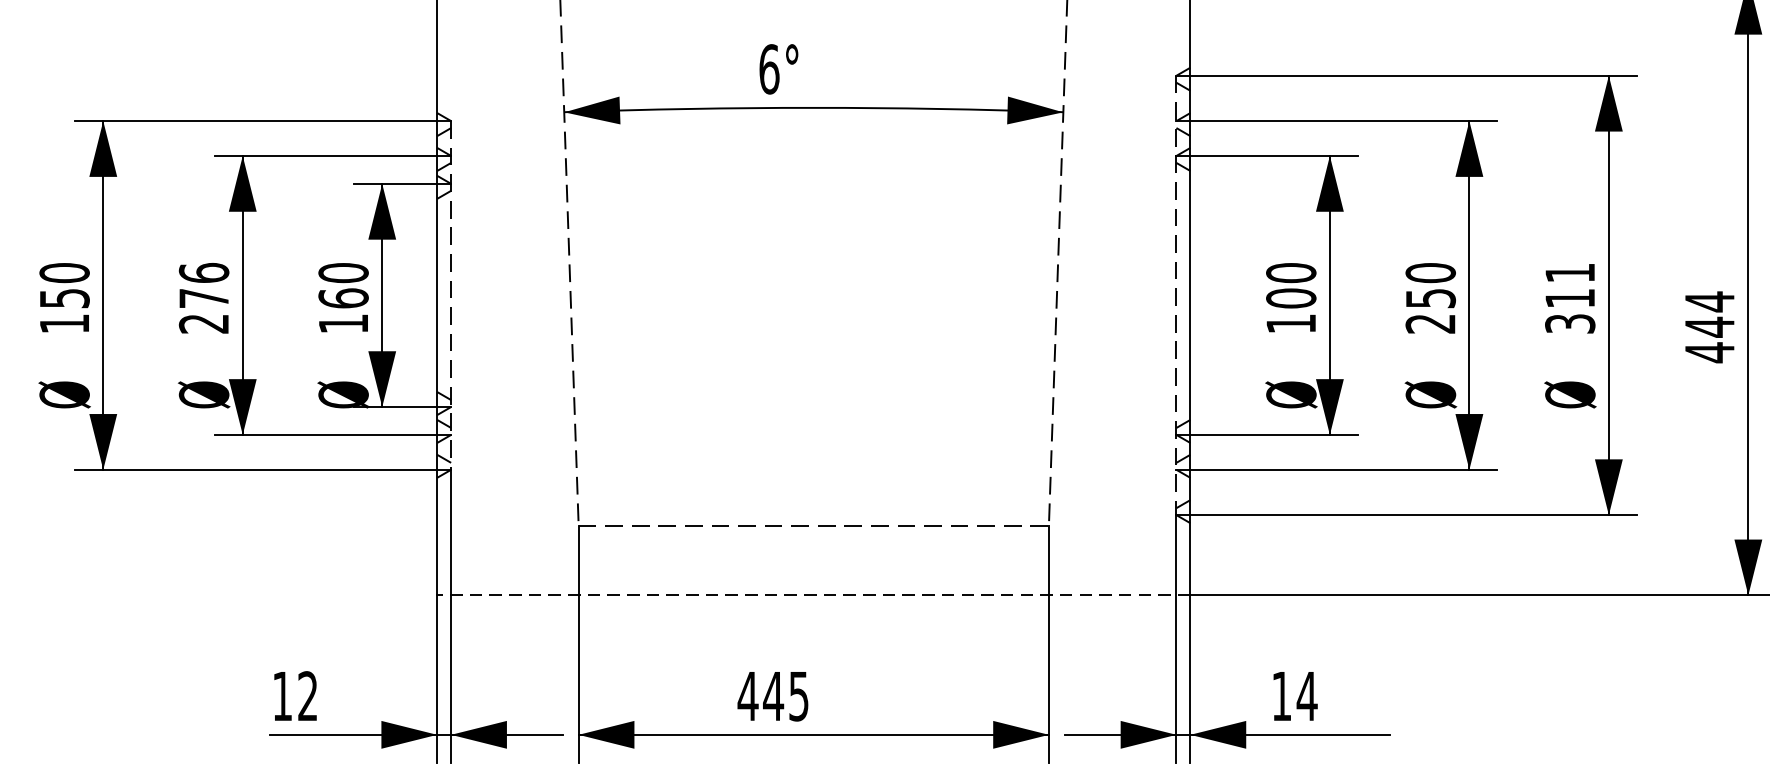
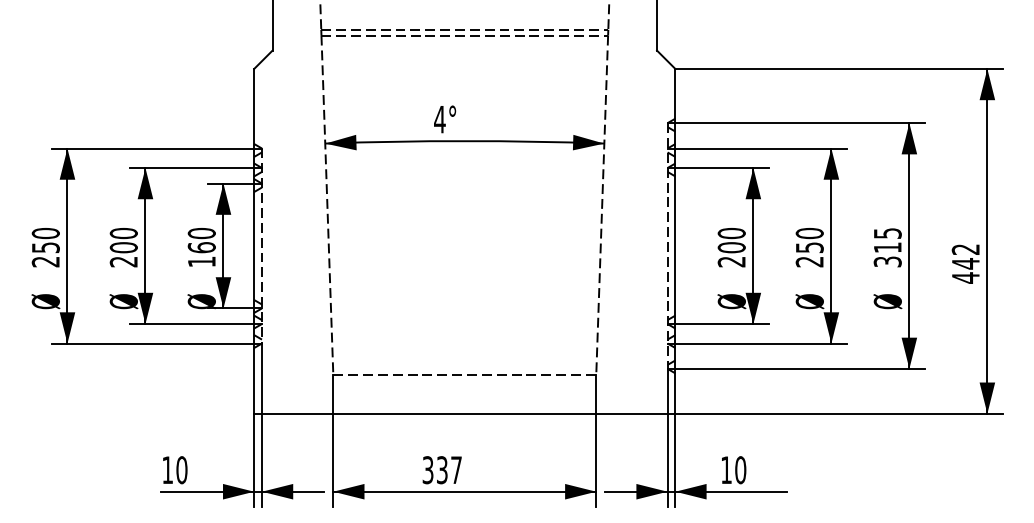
text: (768, 69) -> (439, 119), 6° -> 4°
text: (1569, 273) -> (887, 233), 311 -> 315
text: (203, 285) -> (123, 240), 276 -> 200
text: (1709, 301) -> (965, 249), 444 -> 442
text: (63, 323) -> (45, 261), 150 -> 250
text: (1290, 323) -> (731, 261), 100 -> 200
line: (813, 594) -> (464, 413), dashed -> solid
text: (307, 696) -> (181, 470), 12 -> 10
text: (772, 696) -> (441, 470), 445 -> 337
text: (1306, 696) -> (740, 470), 14 -> 10

